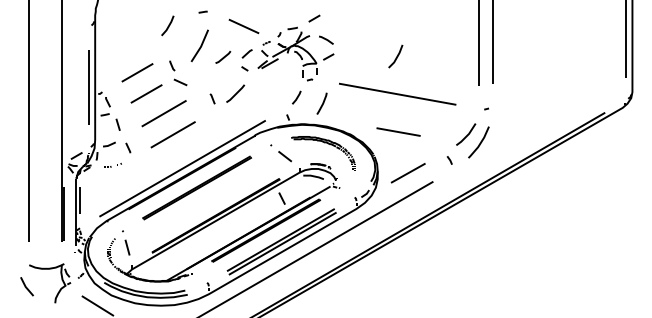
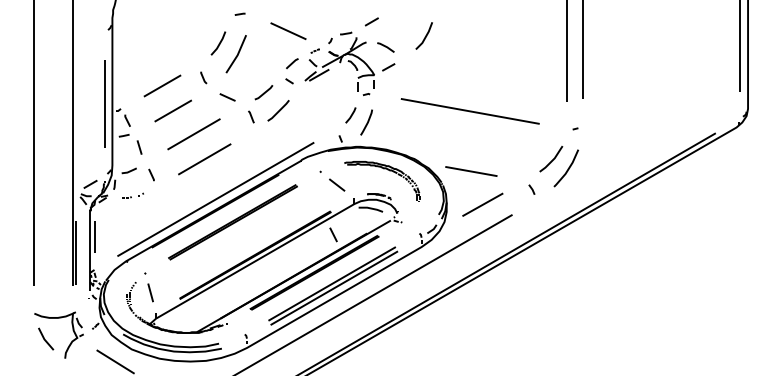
line: (168, 25) -> (219, 43), moved
line: (396, 56) -> (425, 35), moved
line: (223, 57) -> (264, 92), moved
line: (180, 82) -> (227, 97), moved
line: (322, 103) -> (367, 122), moved
line: (398, 131) -> (471, 170), moved
line: (26, 286) -> (45, 338), moved

